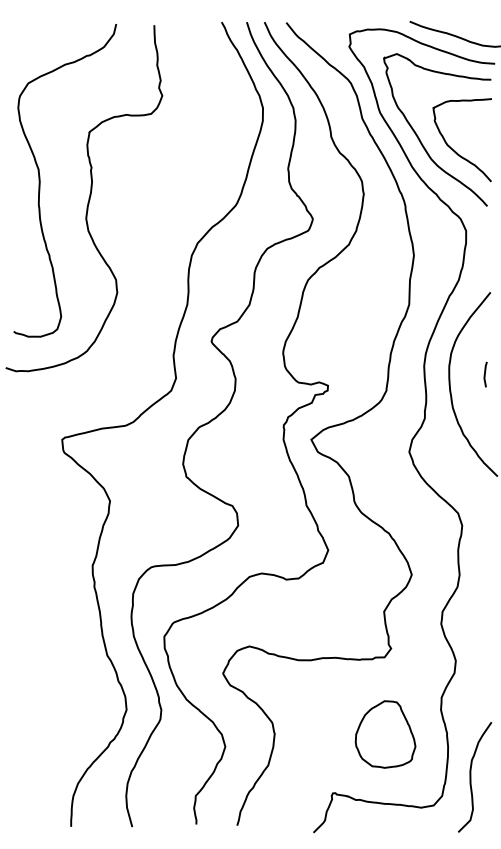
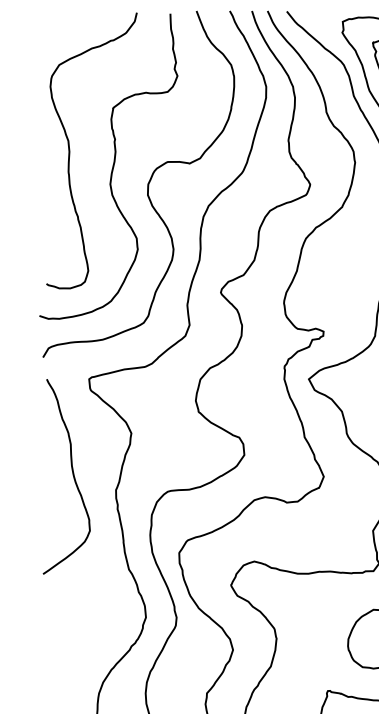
curve: (128, 218) -> (147, 184), added
curve: (43, 549) -> (72, 476), added

